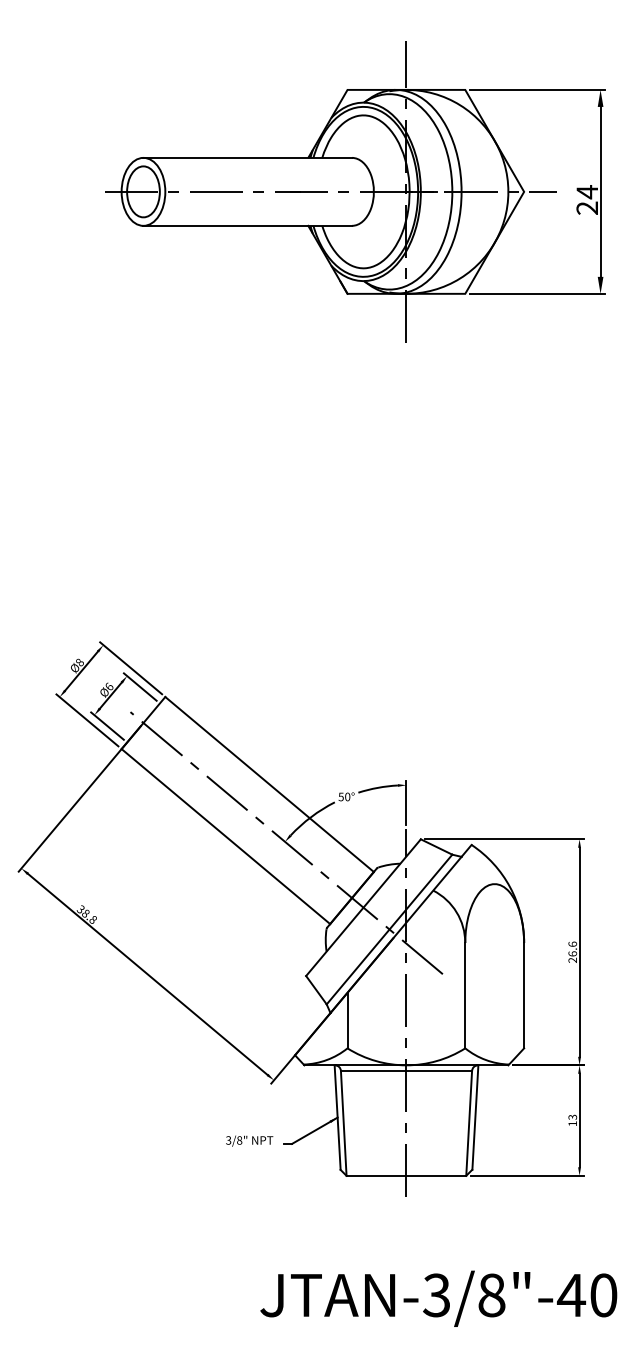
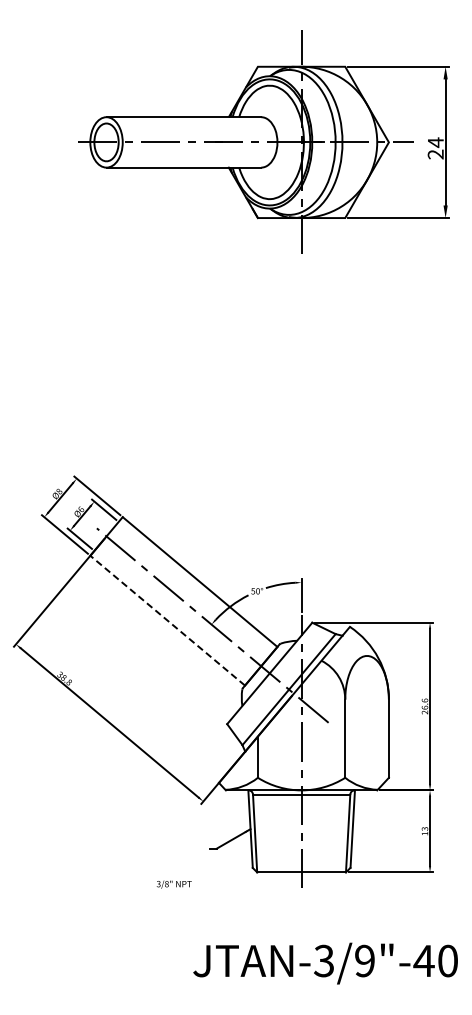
line: (225, 836) -> (167, 620), solid -> dashed
text: (248, 1140) -> (173, 884), moved
text: (491, 1294) -> (364, 960), JTAN-3/8"-40 -> JTAN-3/9"-40

